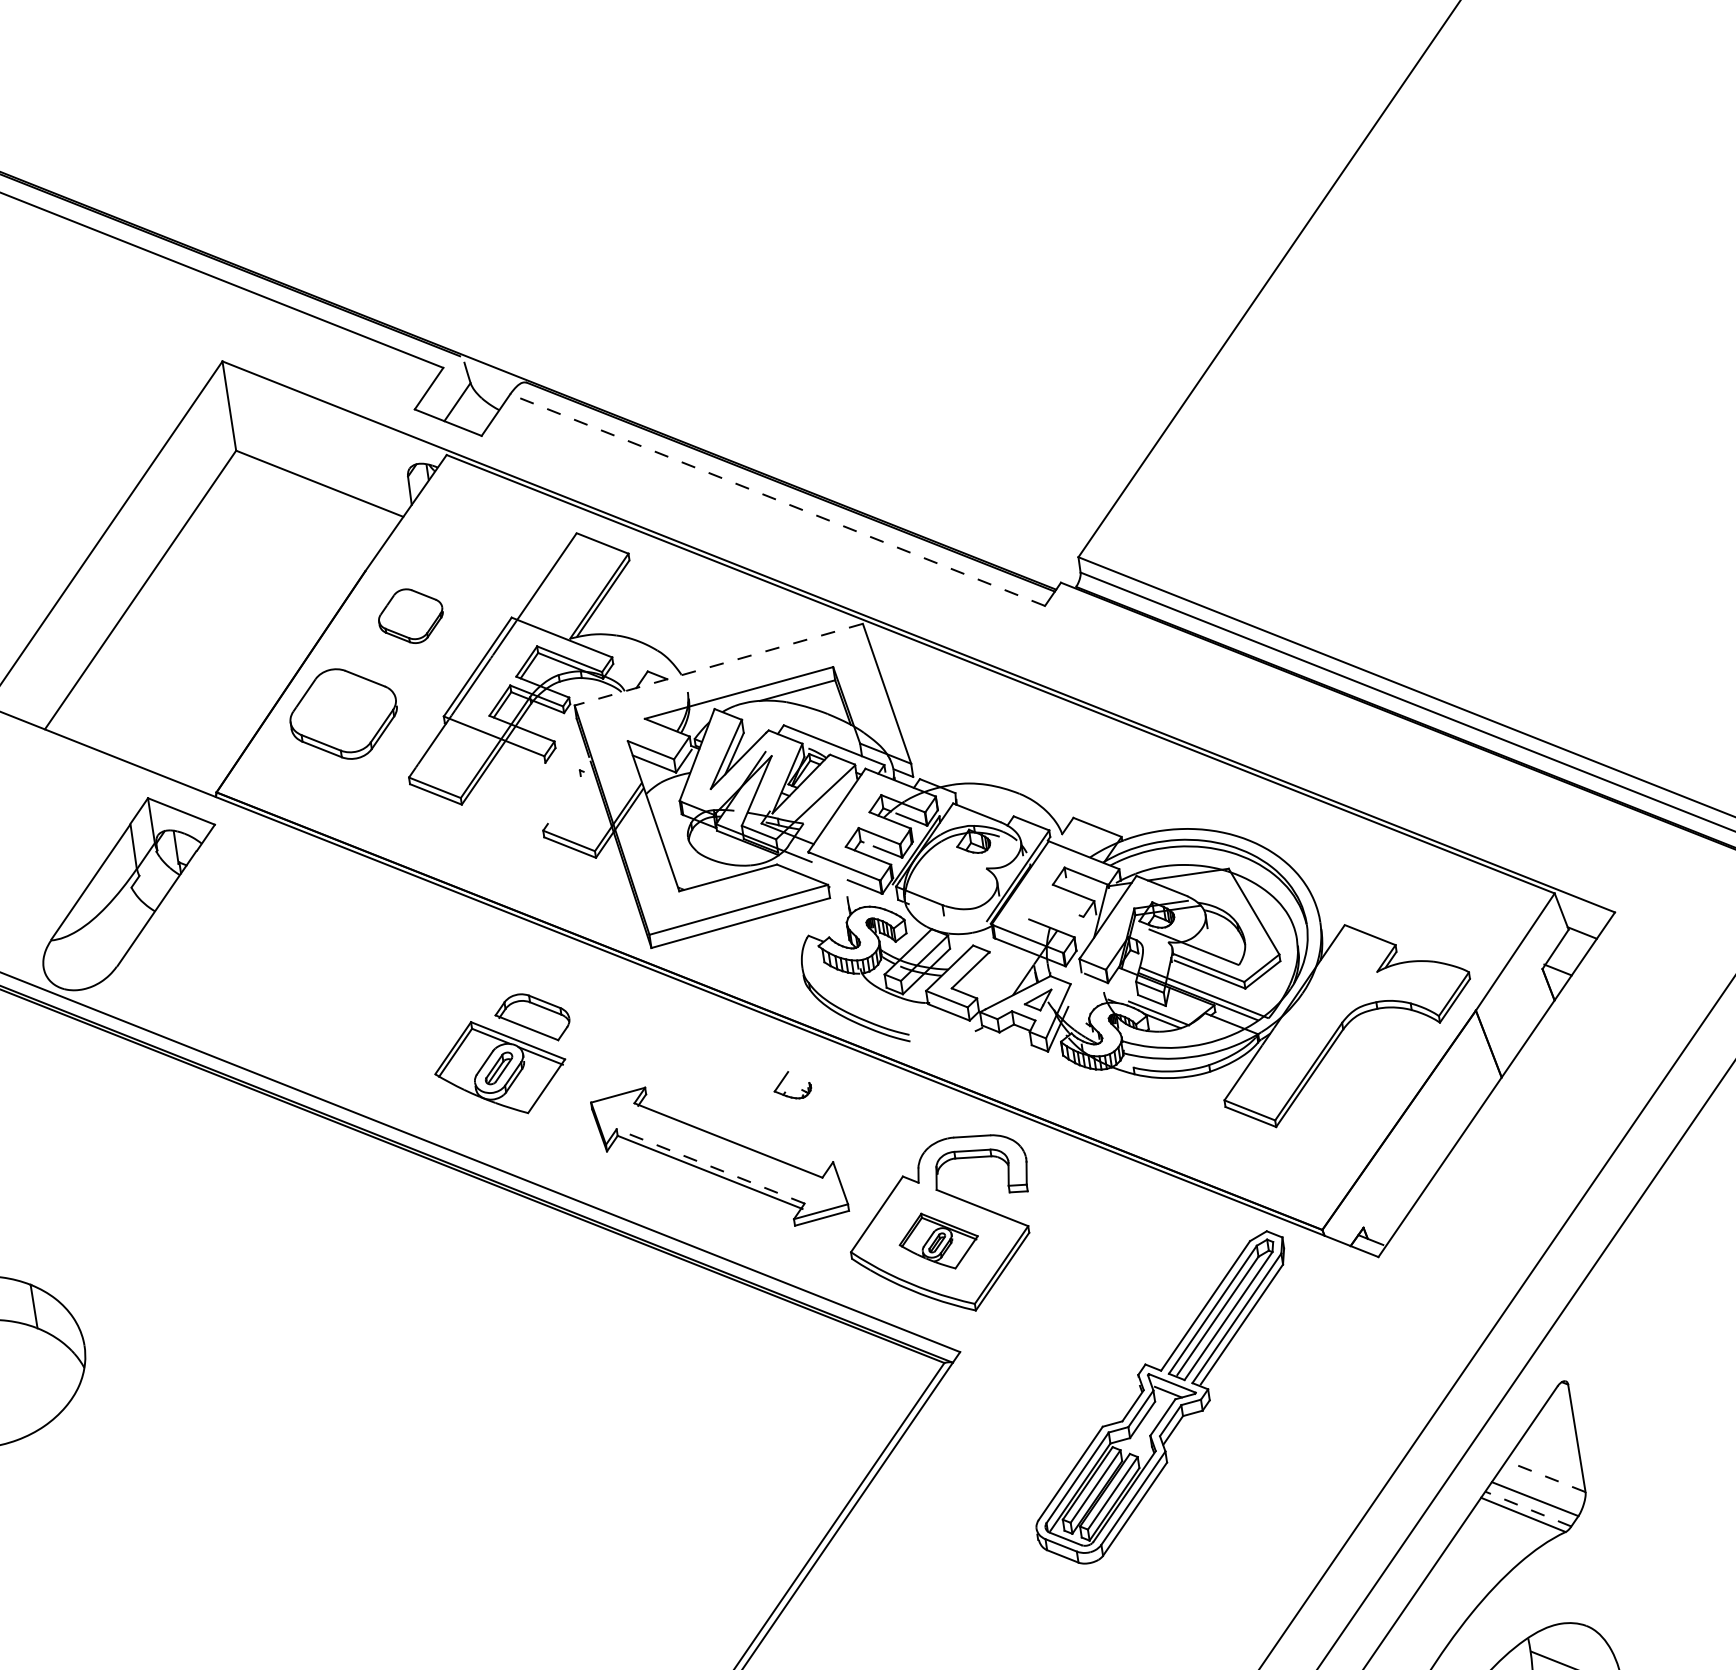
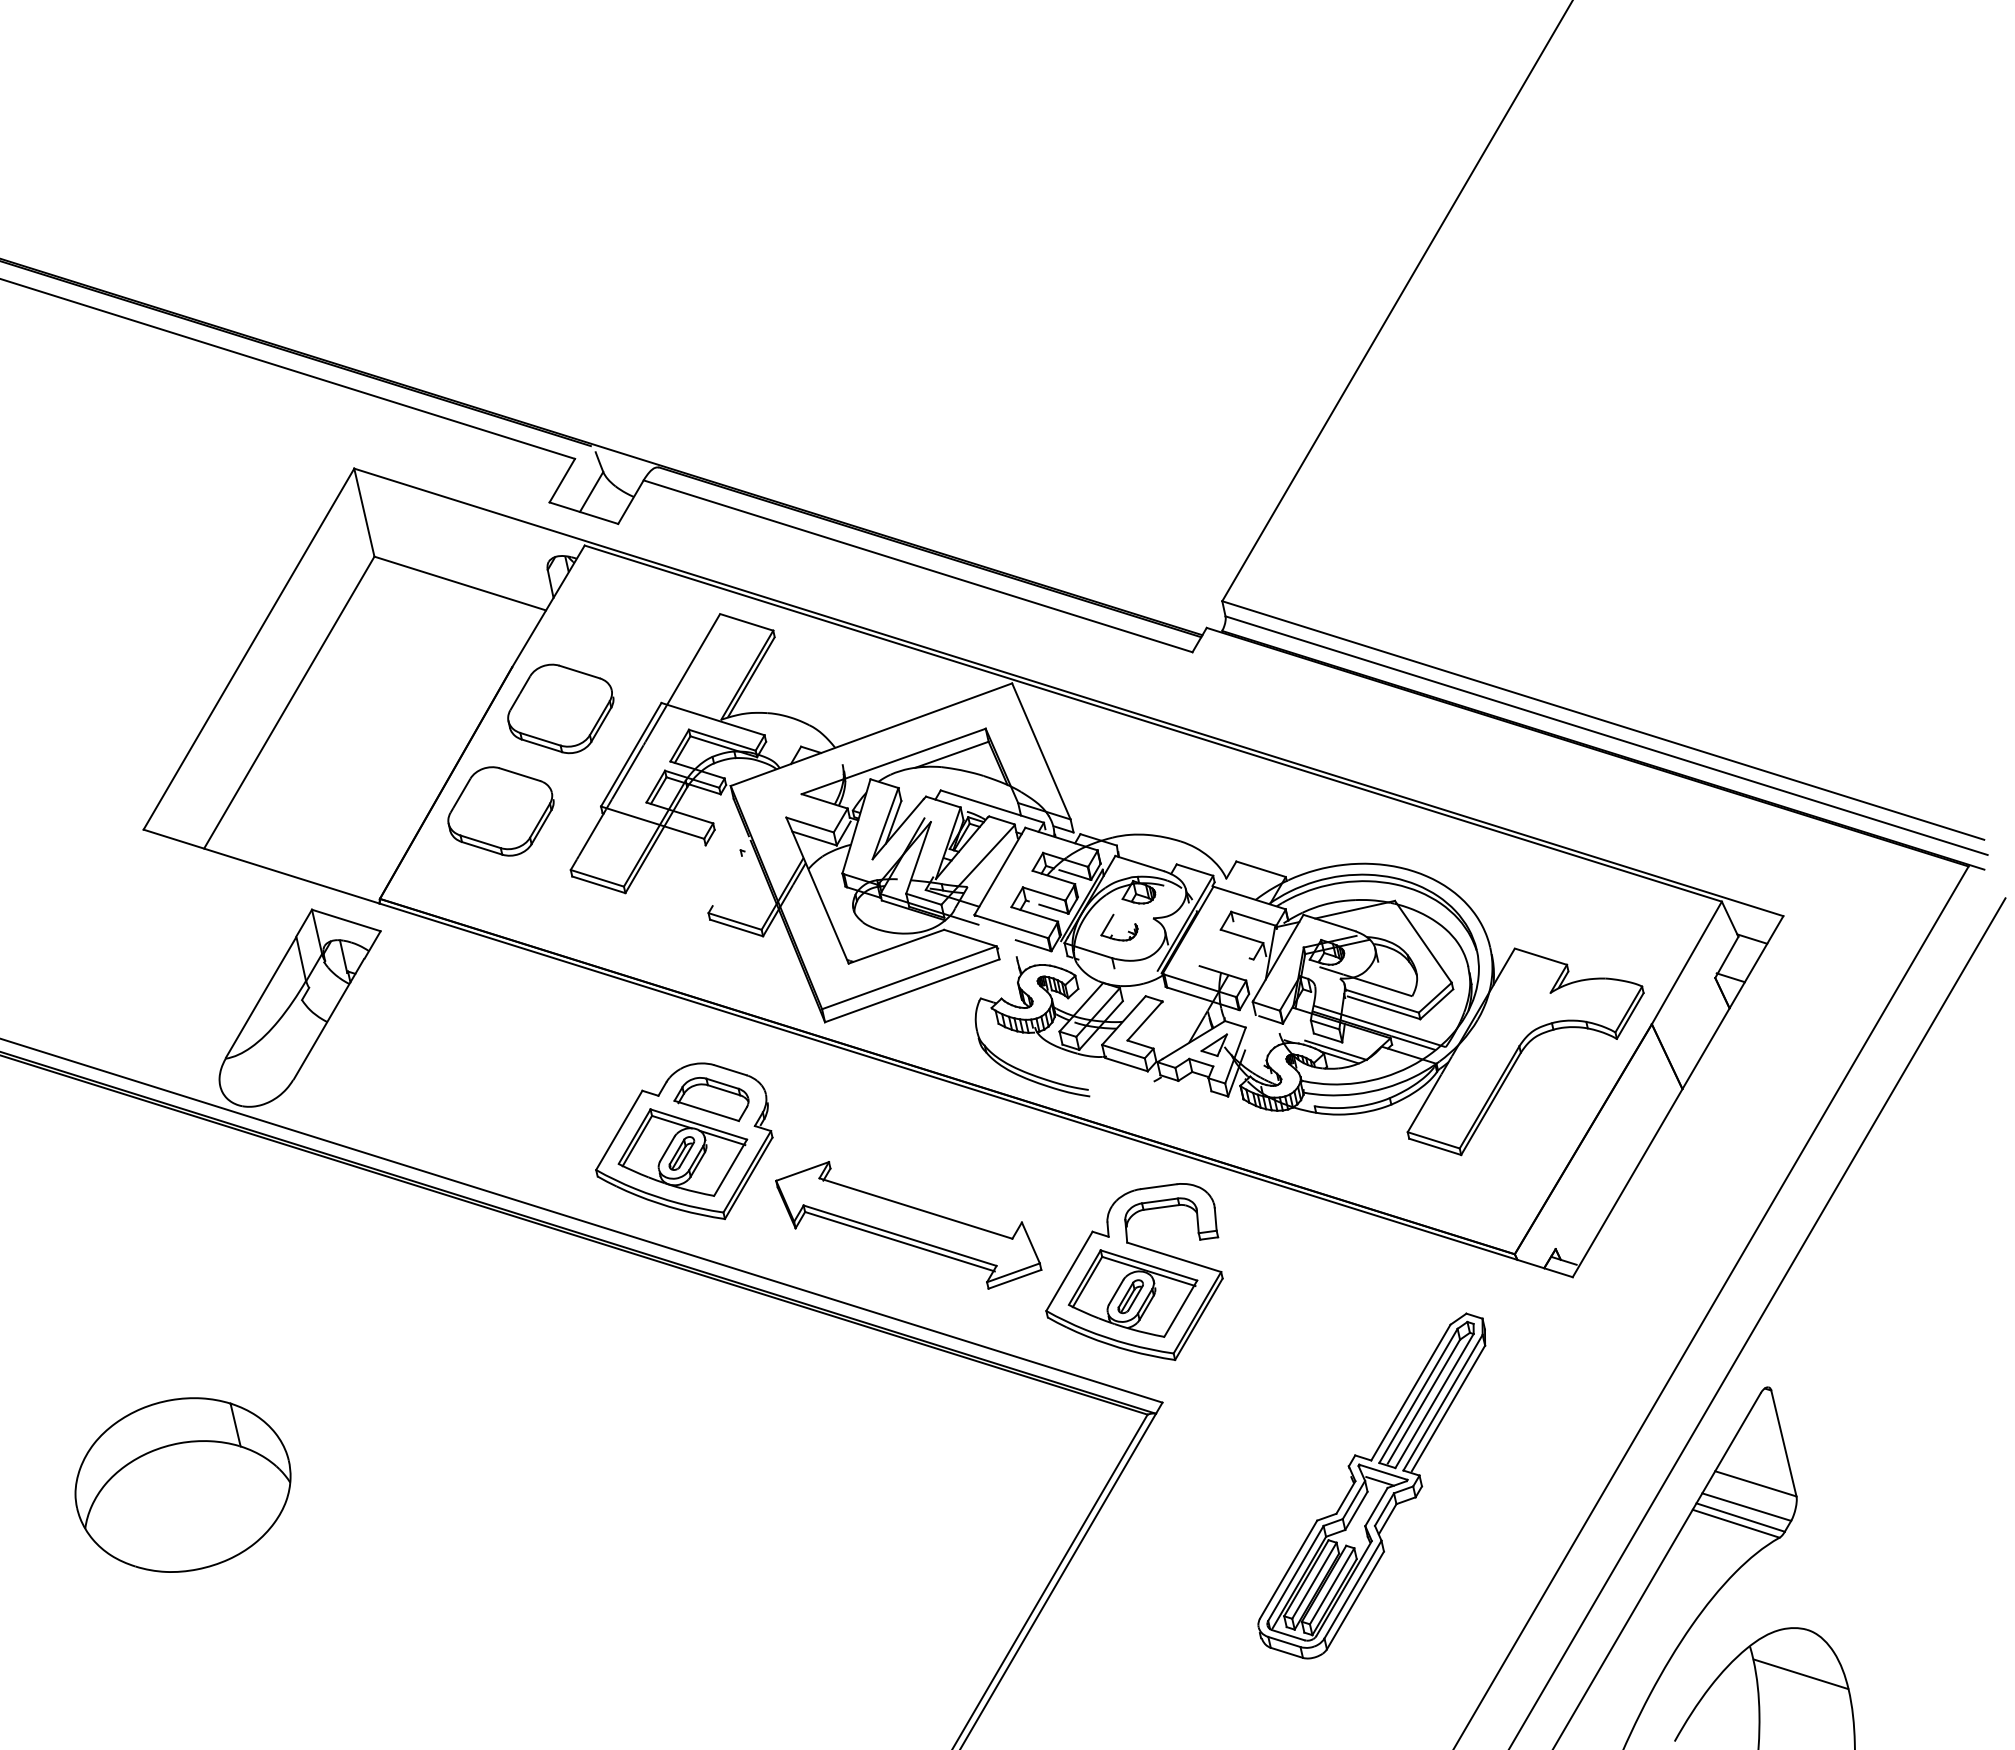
line: (778, 500) -> (918, 566), dashed -> solid
part: (410, 615) -> (560, 708), size x1.67
line: (718, 664) -> (871, 734), dashed -> solid
part: (502, 1055) -> (684, 1140), added
part: (800, 1090) -> (1127, 932), moved
line: (710, 1166) -> (899, 1235), dashed -> solid
part: (938, 1241) -> (1132, 1293), size x1.67
part: (1159, 1395) -> (1371, 1485), moved
line: (1545, 1476) -> (1755, 1483), dashed -> solid
line: (1528, 1509) -> (1740, 1517), dashed -> solid

